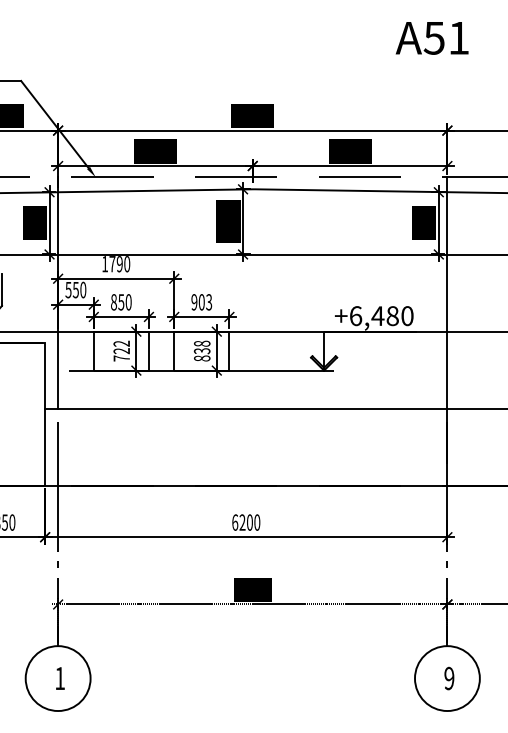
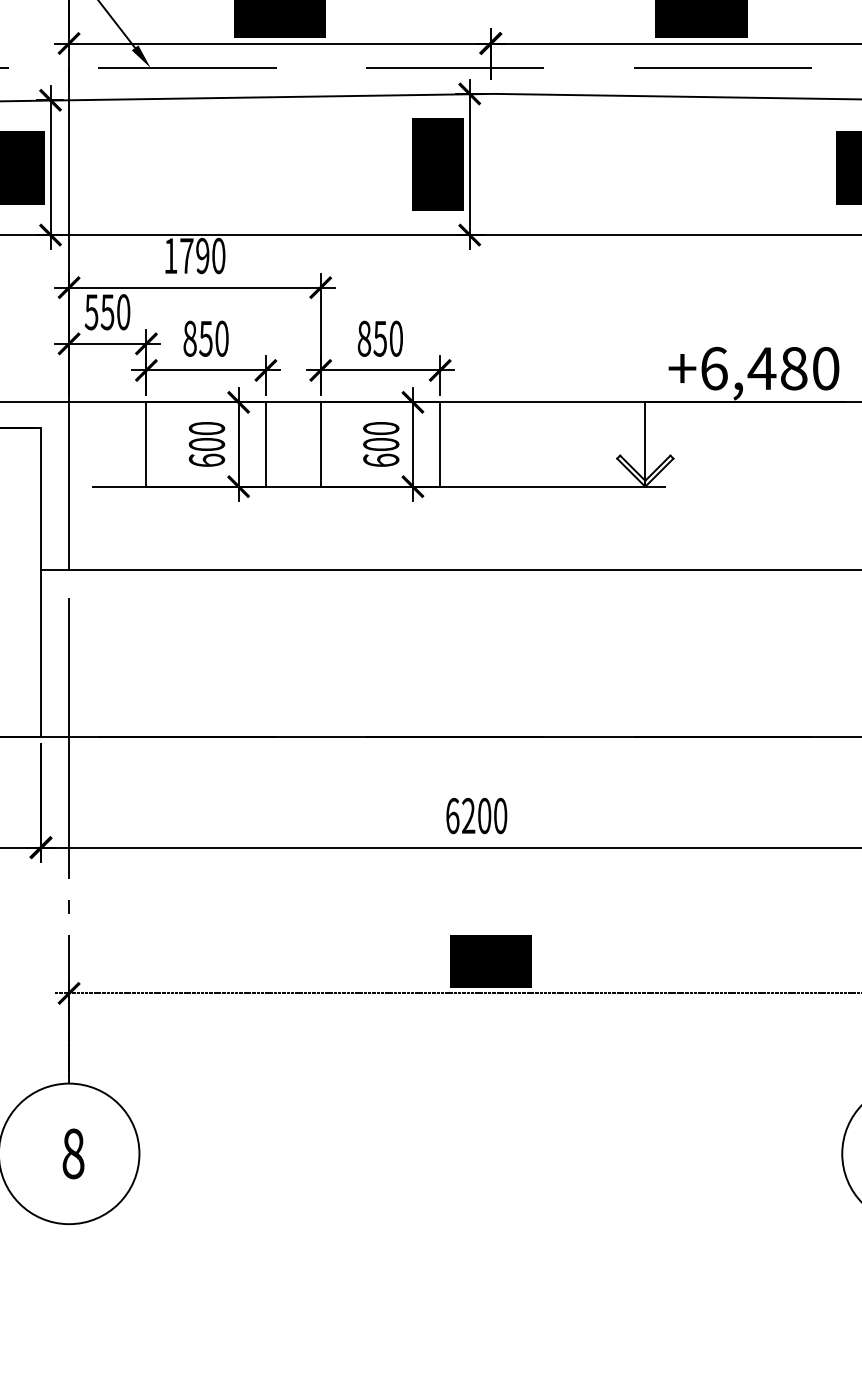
text: (201, 302) -> (379, 339), 903 -> 850
text: (121, 350) -> (206, 443), 722 -> 600
text: (201, 350) -> (379, 443), 838 -> 600
text: (60, 678) -> (74, 1153), 1 -> 8

